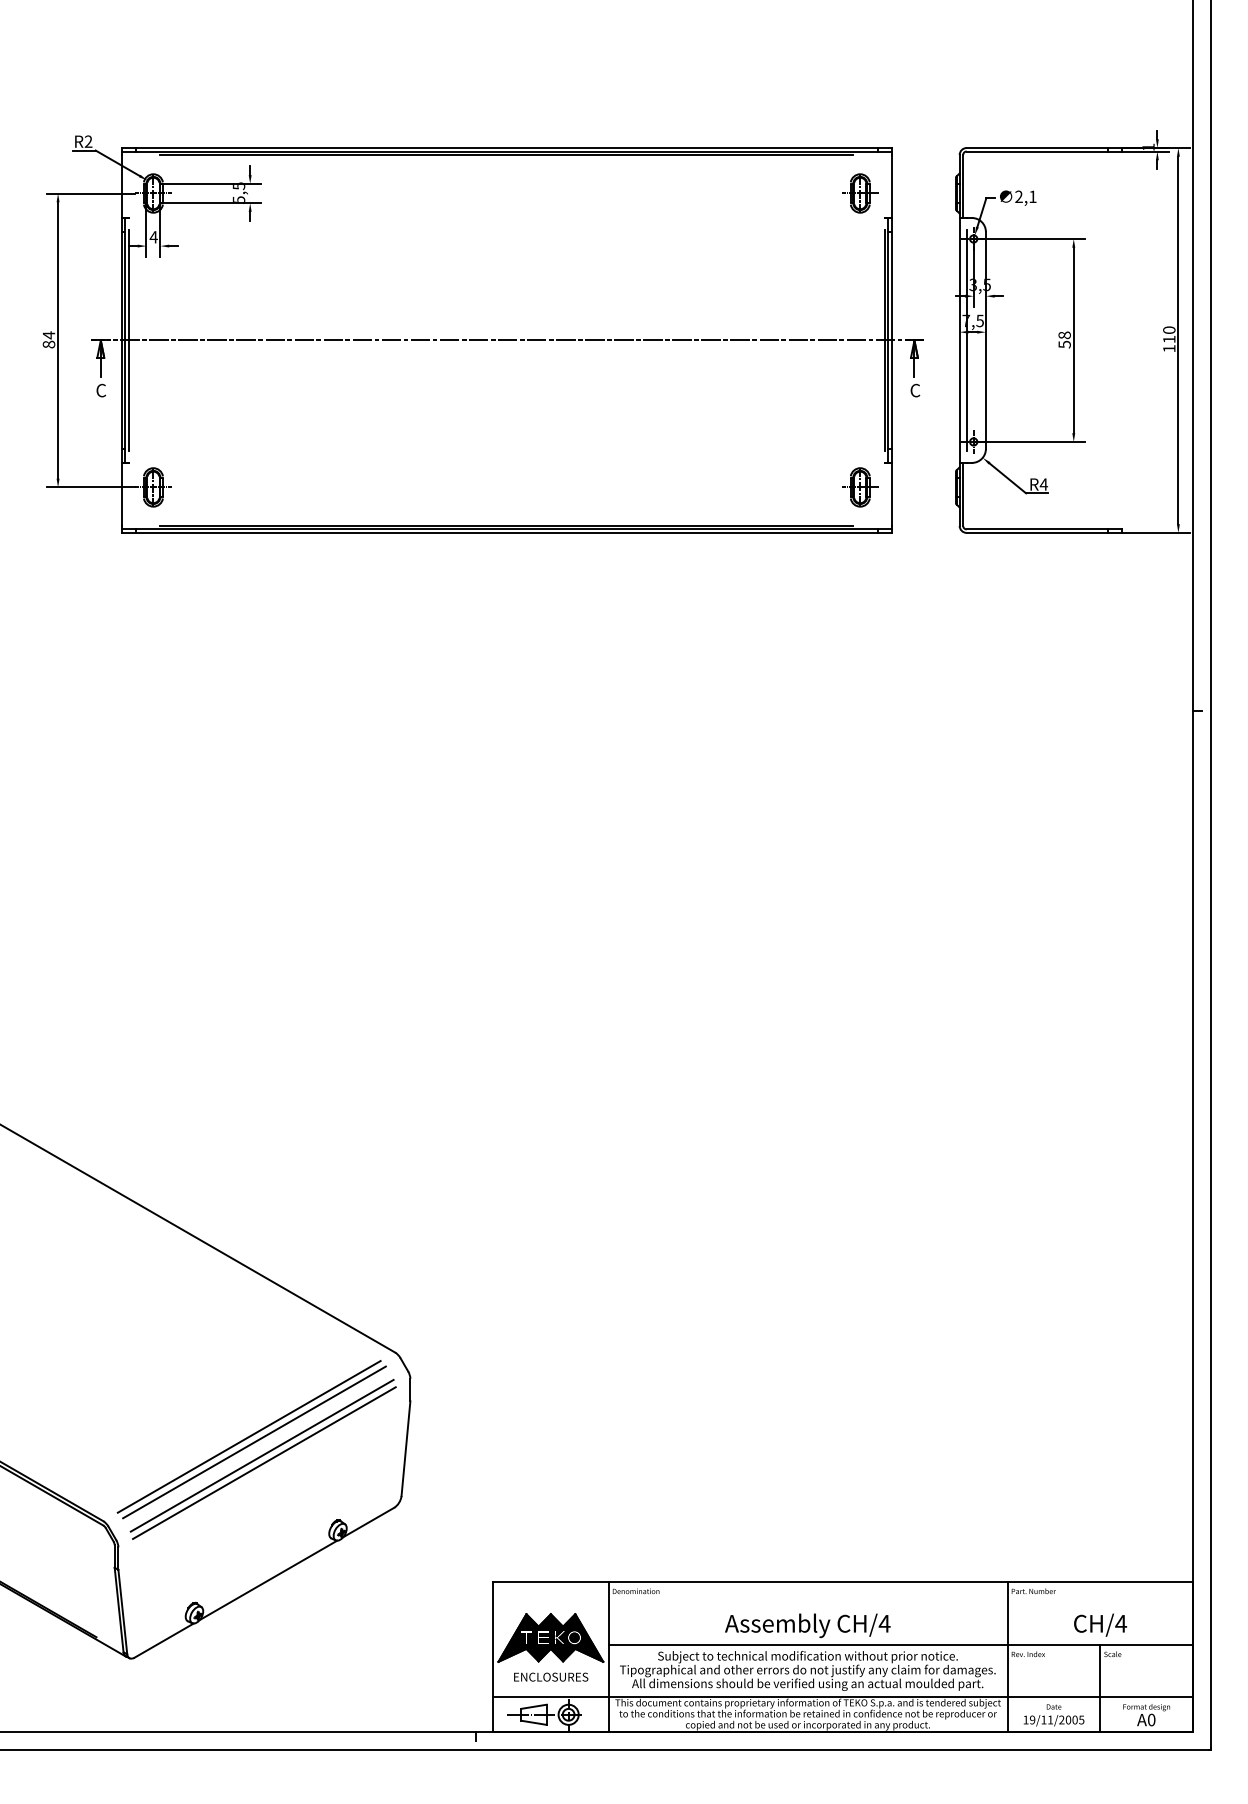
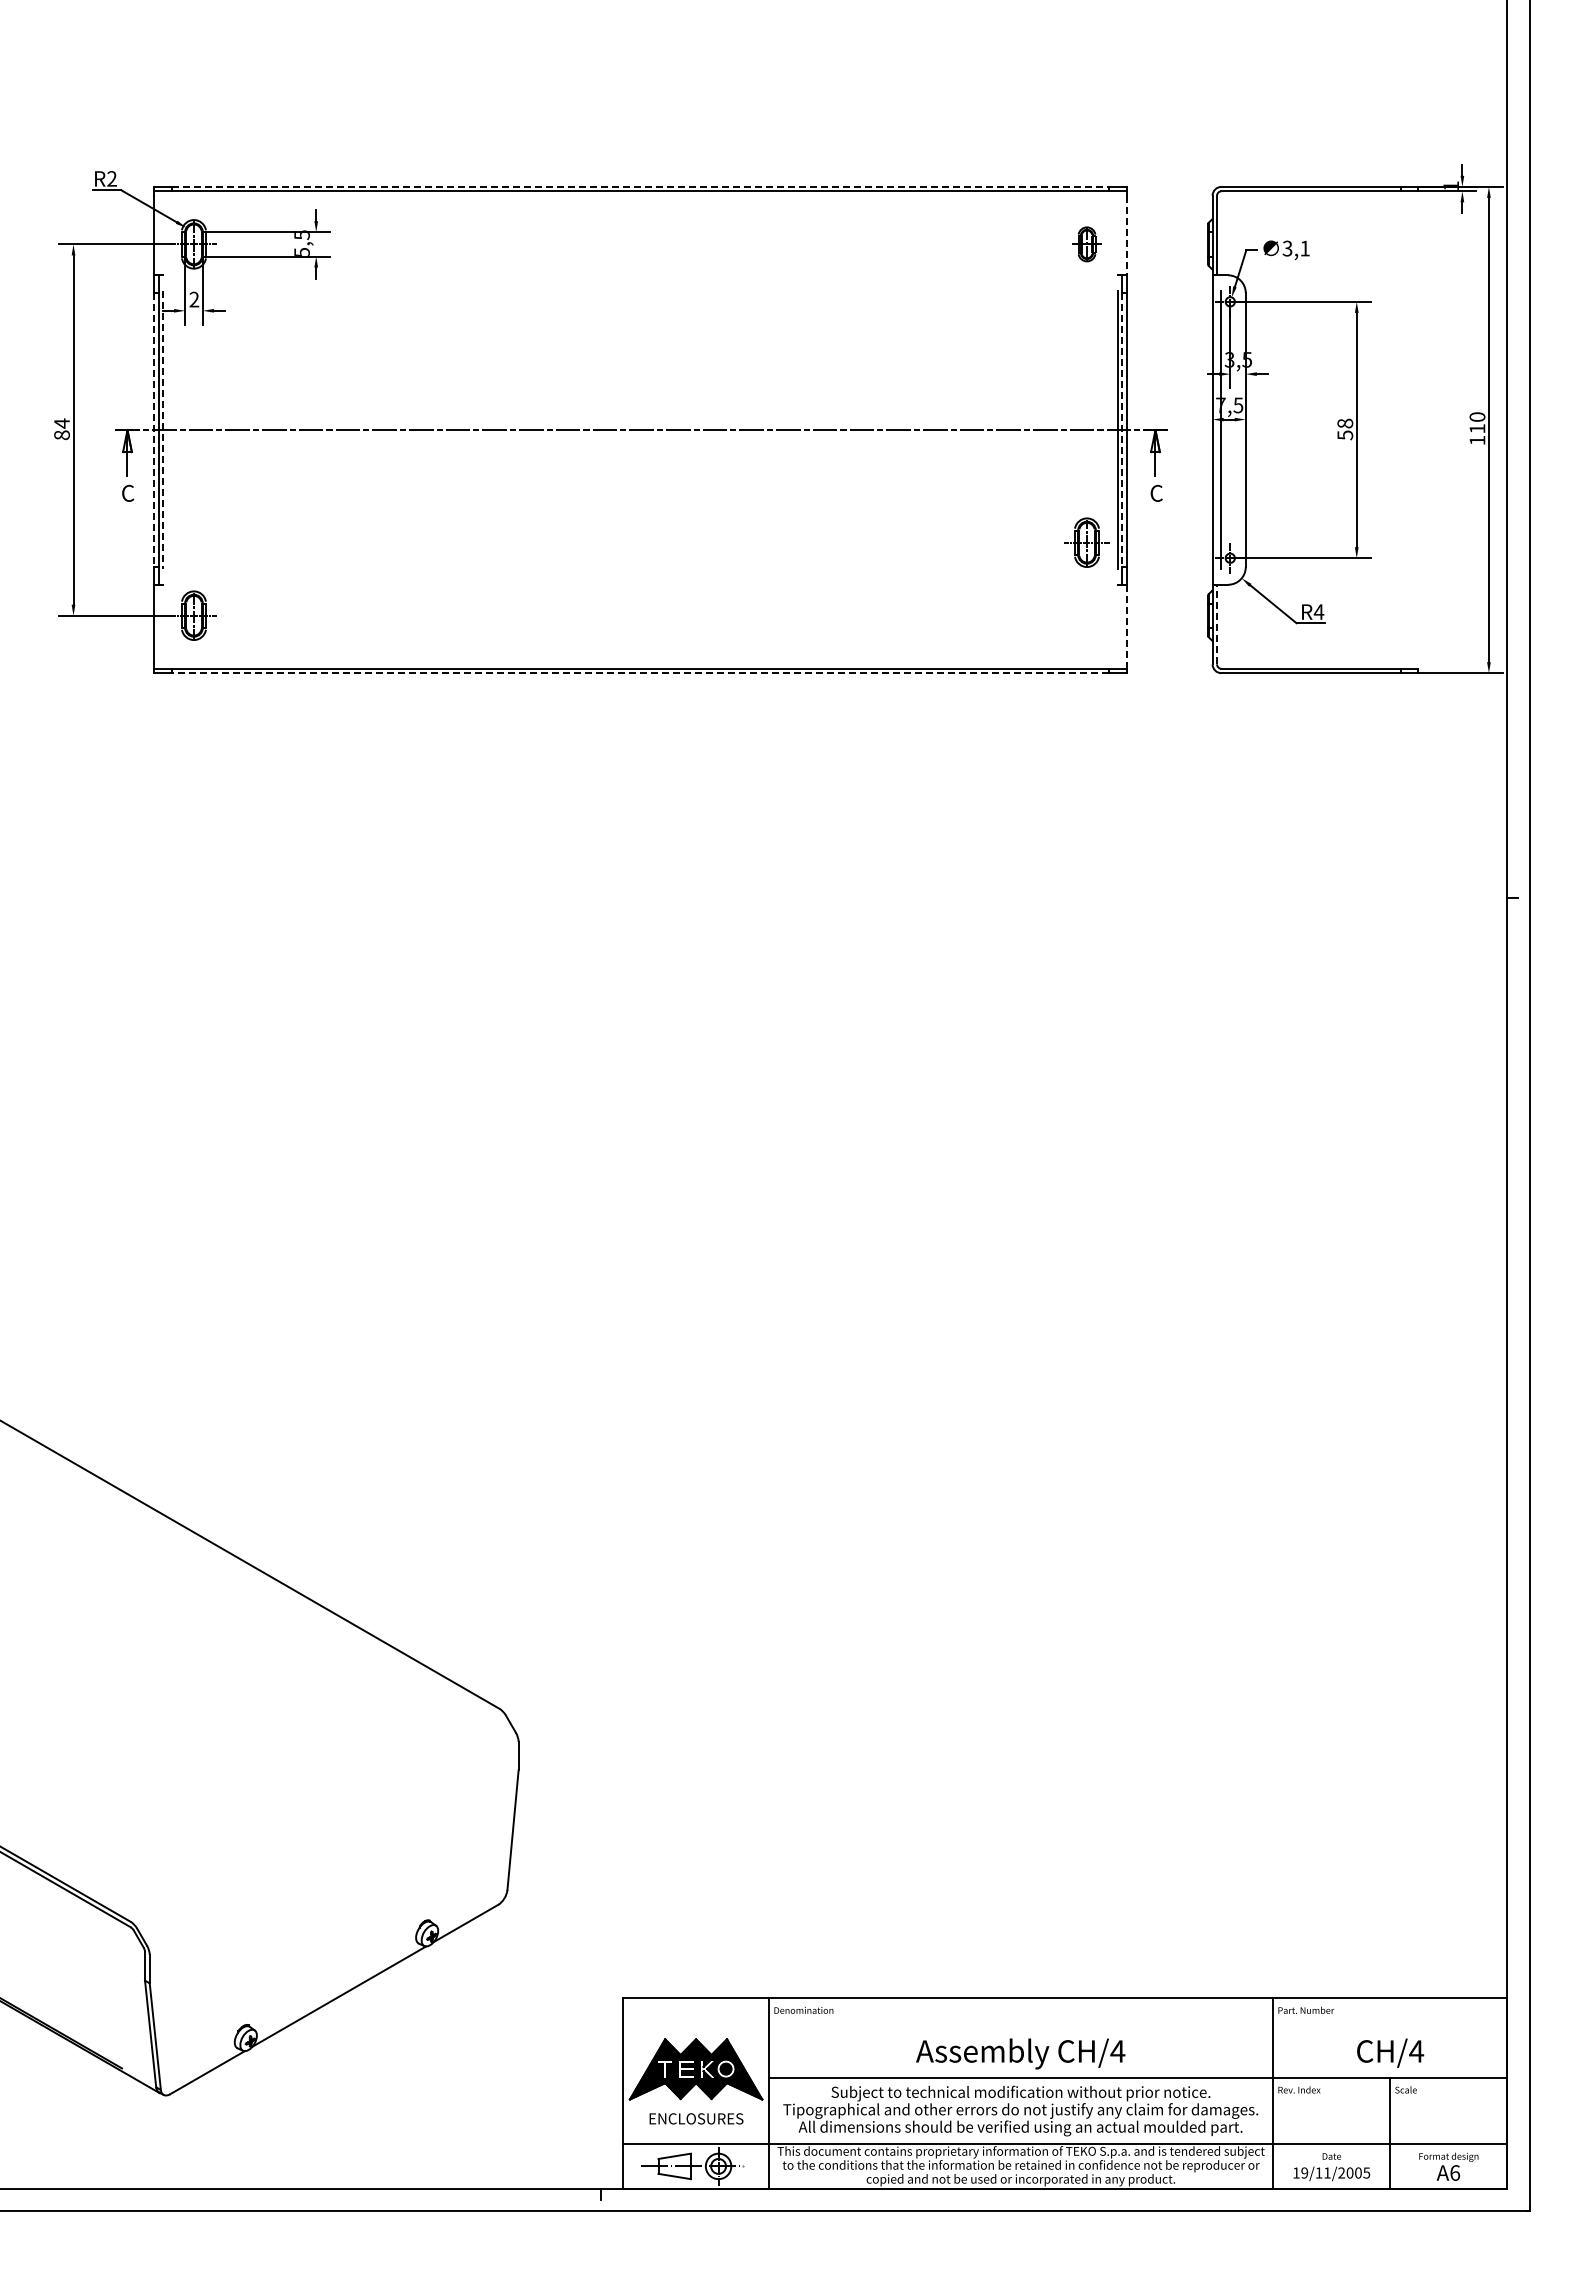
line: (506, 147) -> (640, 186), solid -> dashed
line: (506, 154) -> (640, 195), removed
line: (891, 186) -> (1126, 235), solid -> dashed
part: (859, 193) -> (1086, 244), size x0.7
text: (1018, 196) -> (1287, 248), 2,1 -> 3,1
text: (153, 237) -> (194, 299), 4 -> 2
line: (122, 340) -> (154, 430), solid -> dashed
line: (129, 340) -> (163, 430), solid -> dashed
line: (888, 340) -> (1122, 430), solid -> dashed
part: (859, 487) -> (1086, 542), moved
line: (891, 494) -> (1126, 624), solid -> dashed
line: (963, 494) -> (1217, 624), solid -> dashed
line: (506, 526) -> (640, 664), removed
line: (506, 533) -> (640, 673), solid -> dashed
line: (249, 1437) -> (315, 1815), removed
line: (254, 1442) -> (321, 1822), removed
line: (262, 1456) -> (331, 1839), removed
line: (264, 1463) -> (334, 1848), removed
text: (1151, 1719) -> (1455, 2172), A0 -> A6

